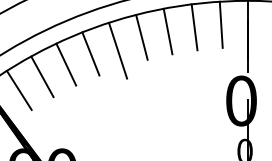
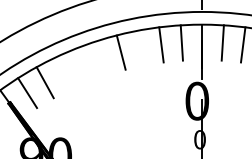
line: (167, 30) -> (140, 47), removed
line: (117, 50) -> (102, 62), removed
line: (89, 52) -> (81, 64), removed
line: (65, 64) -> (62, 73), removed

